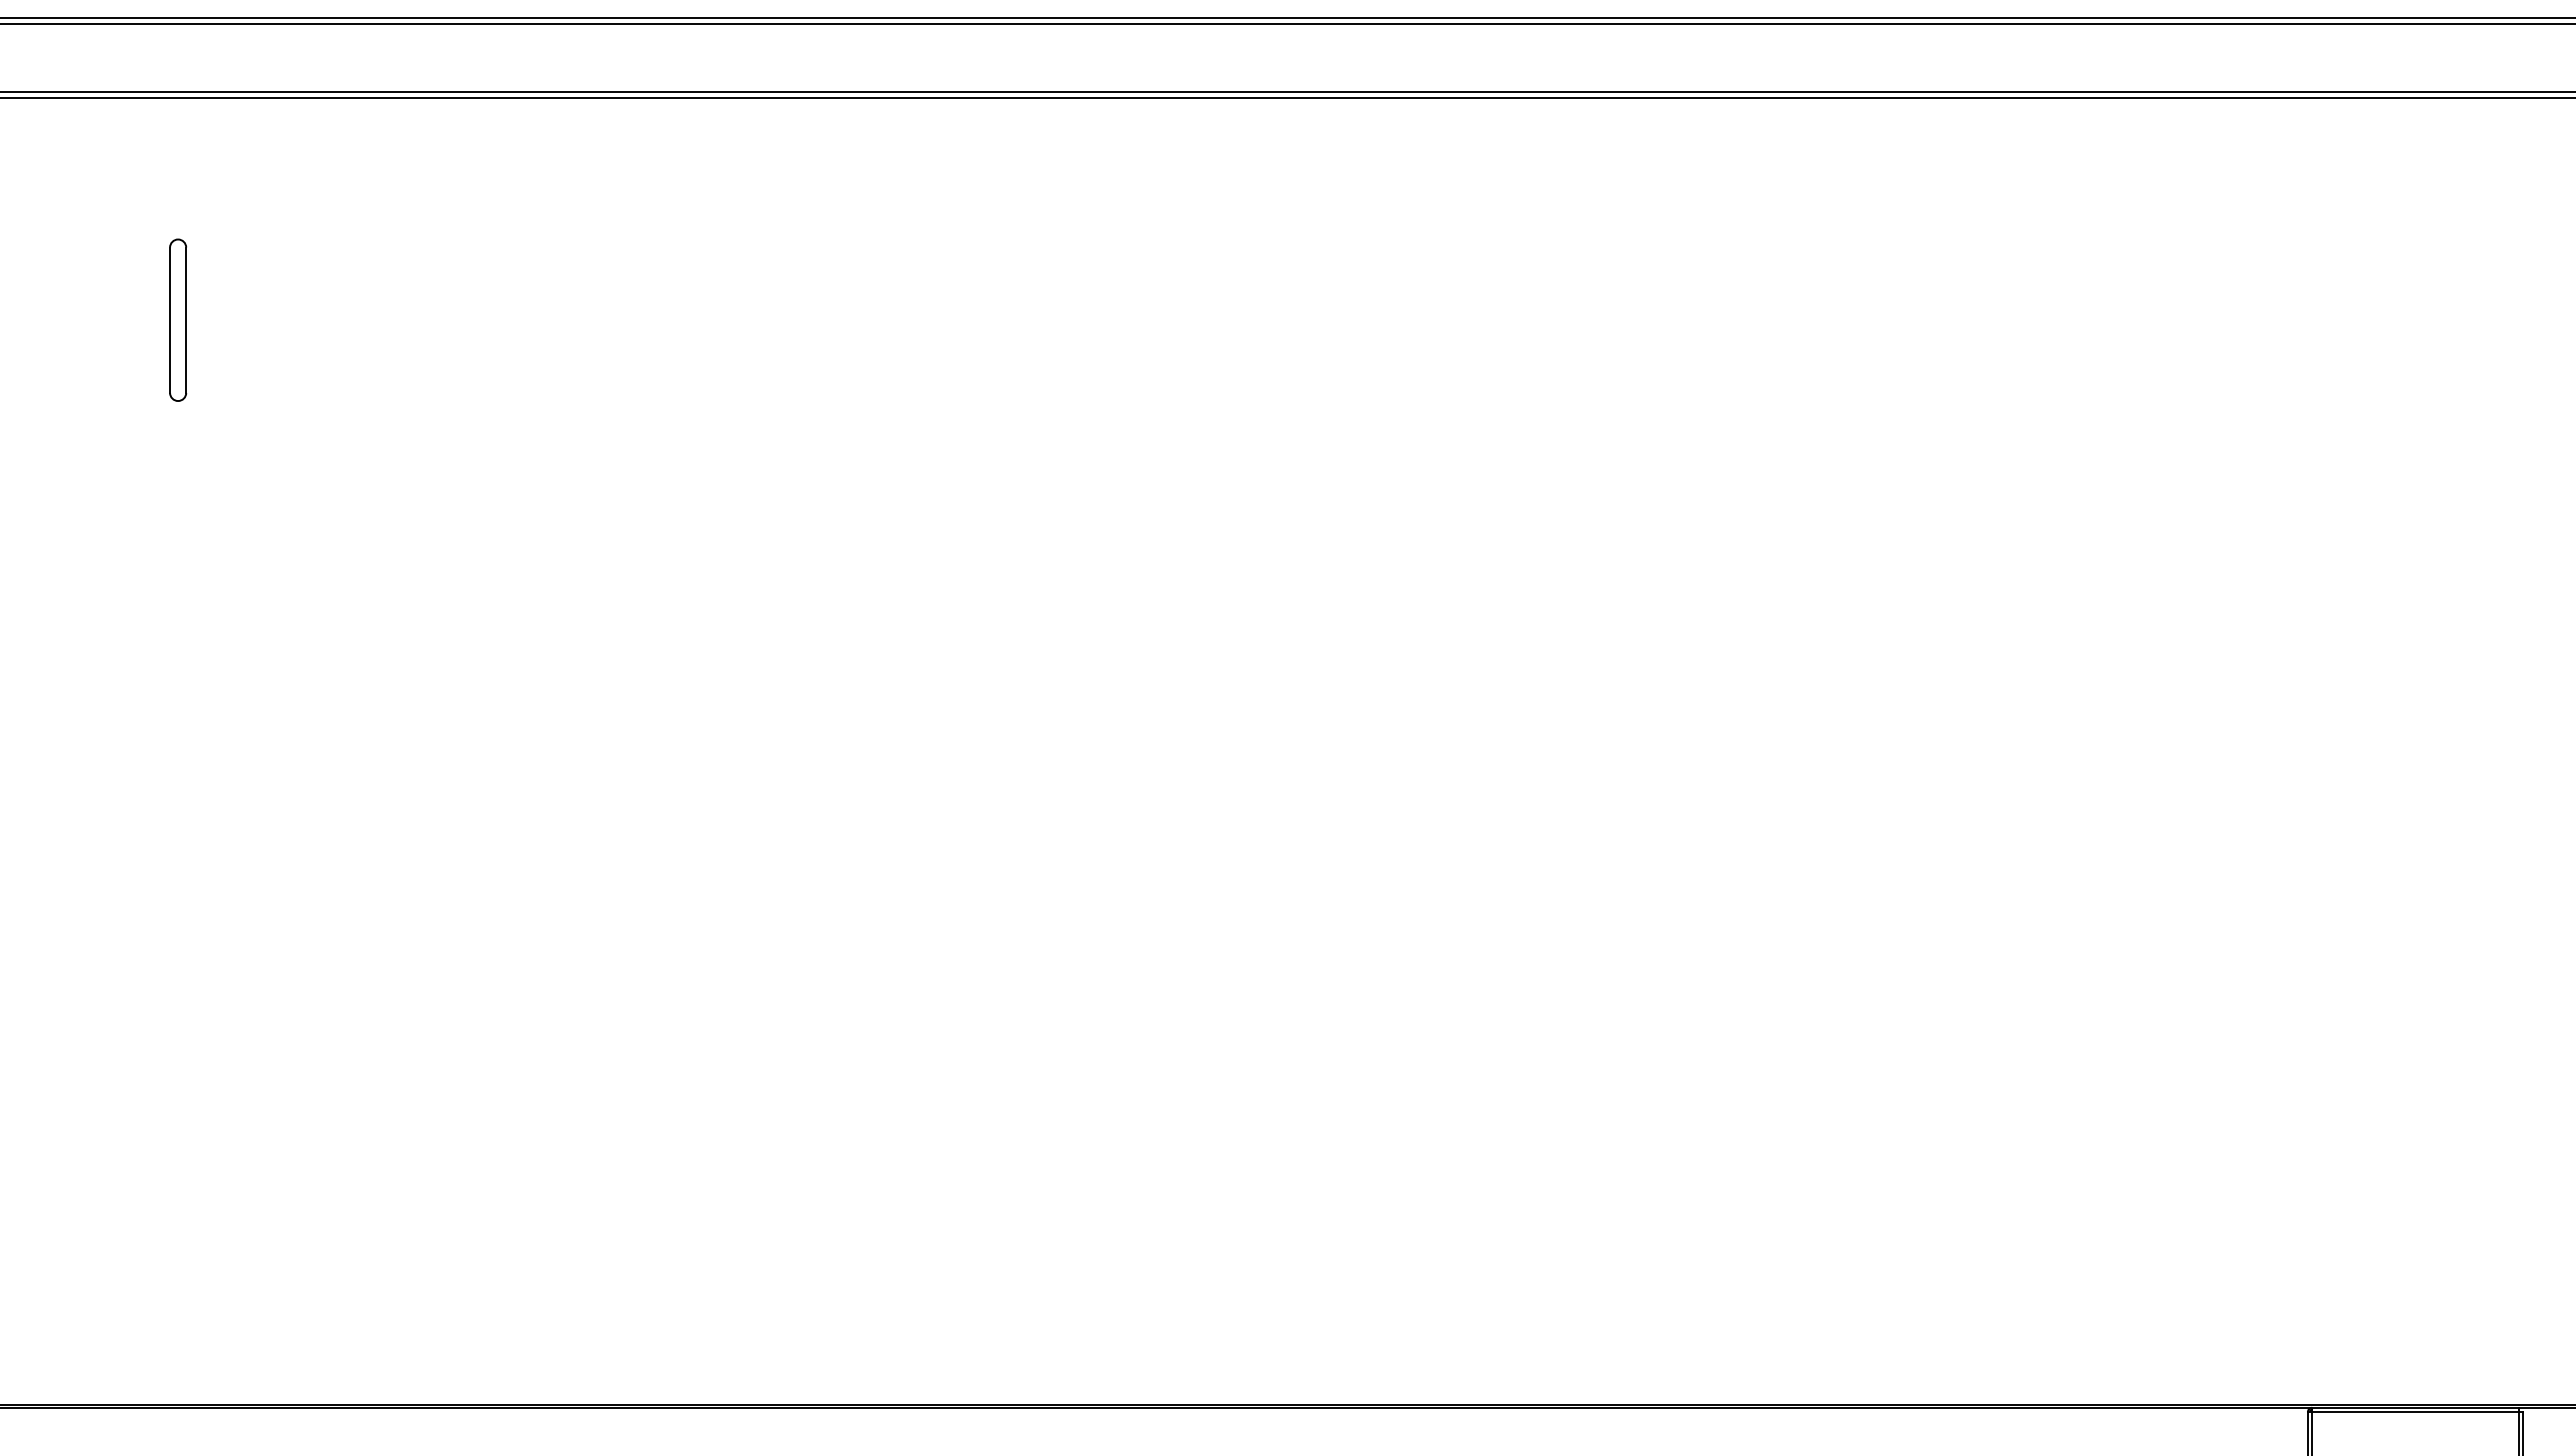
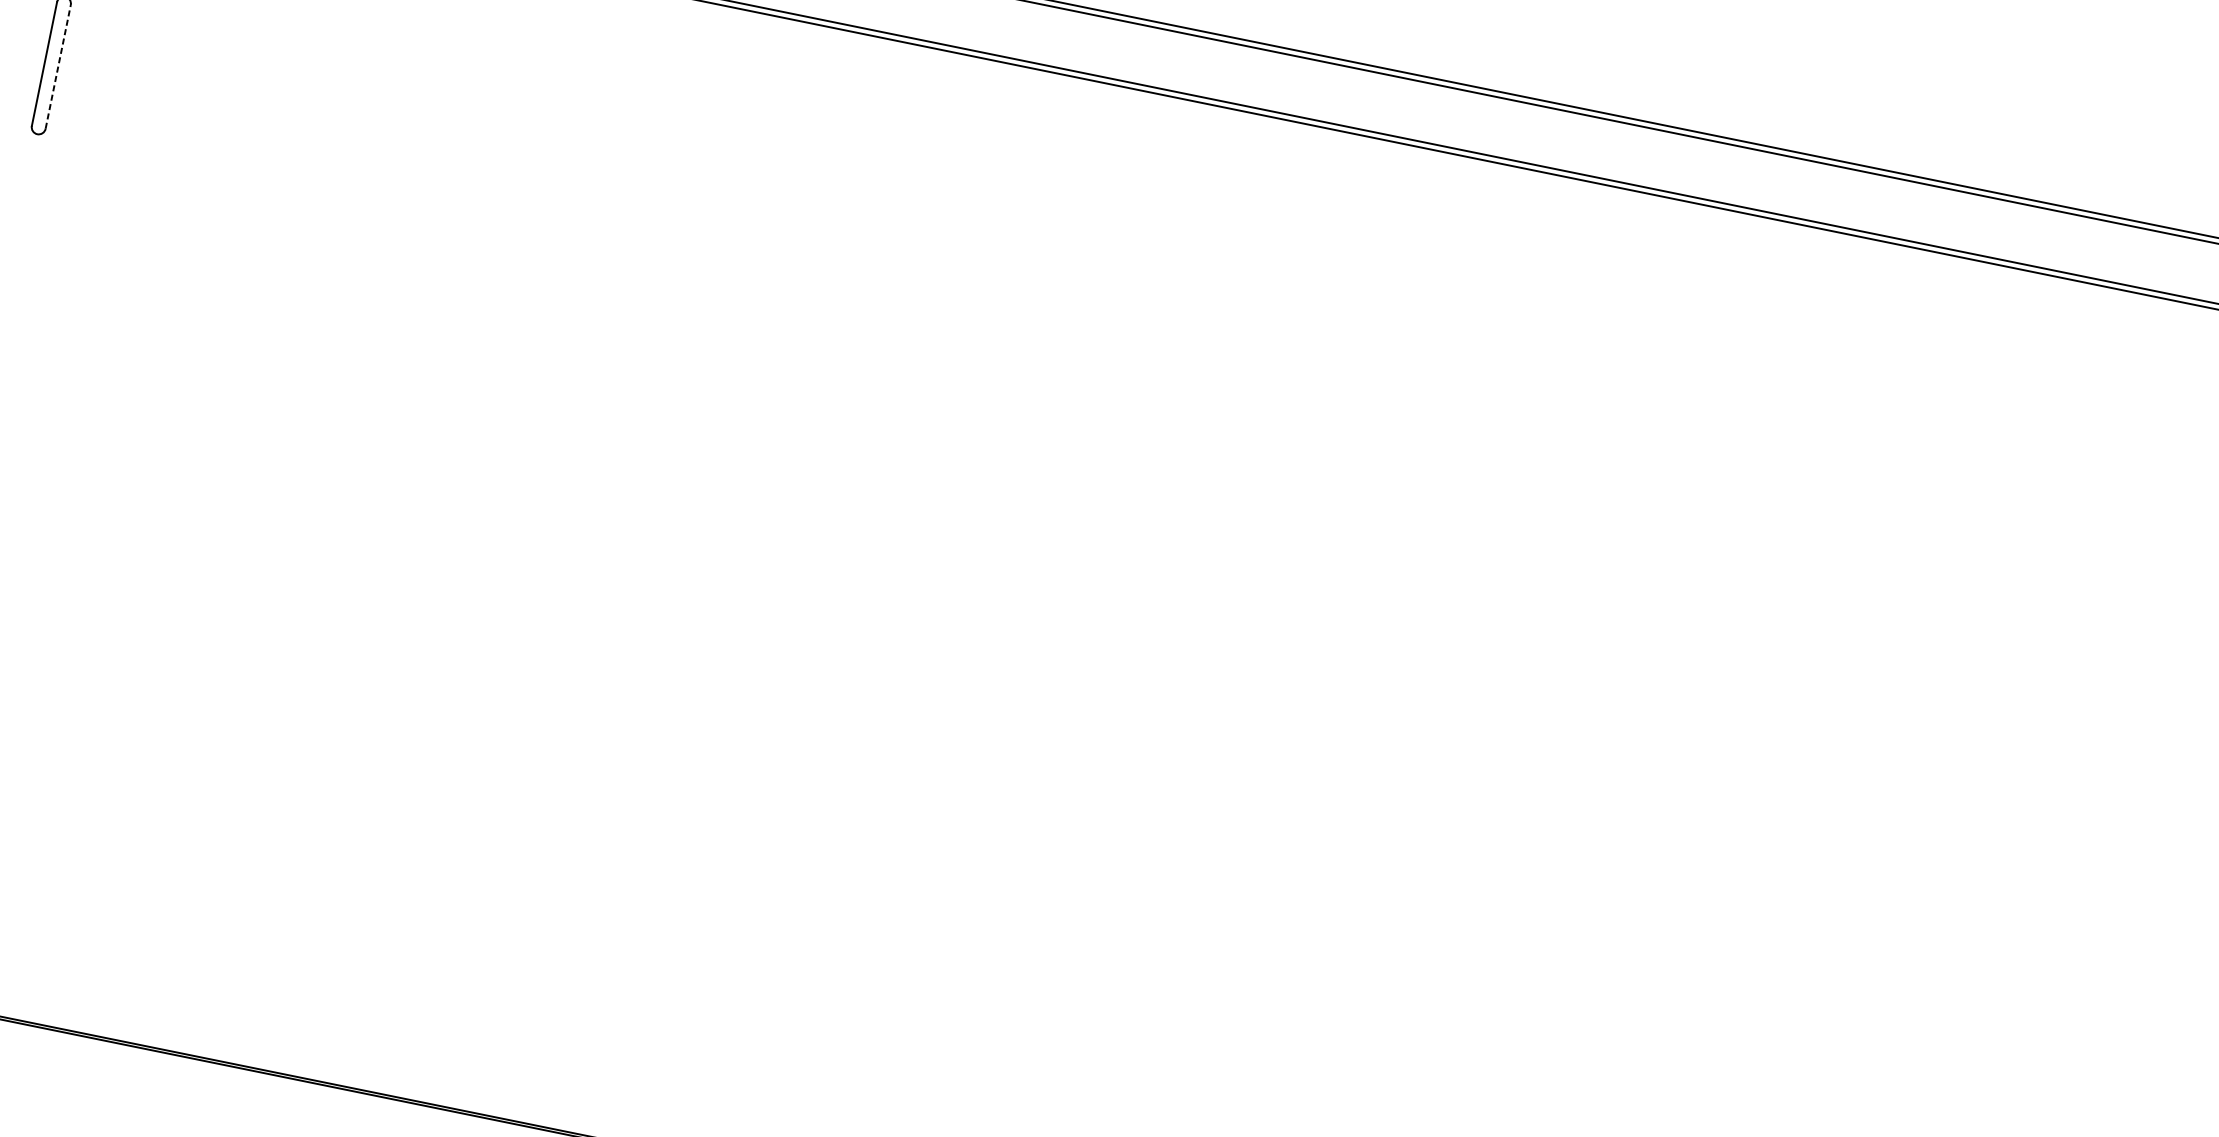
line: (186, 320) -> (58, 67), solid -> dashed

